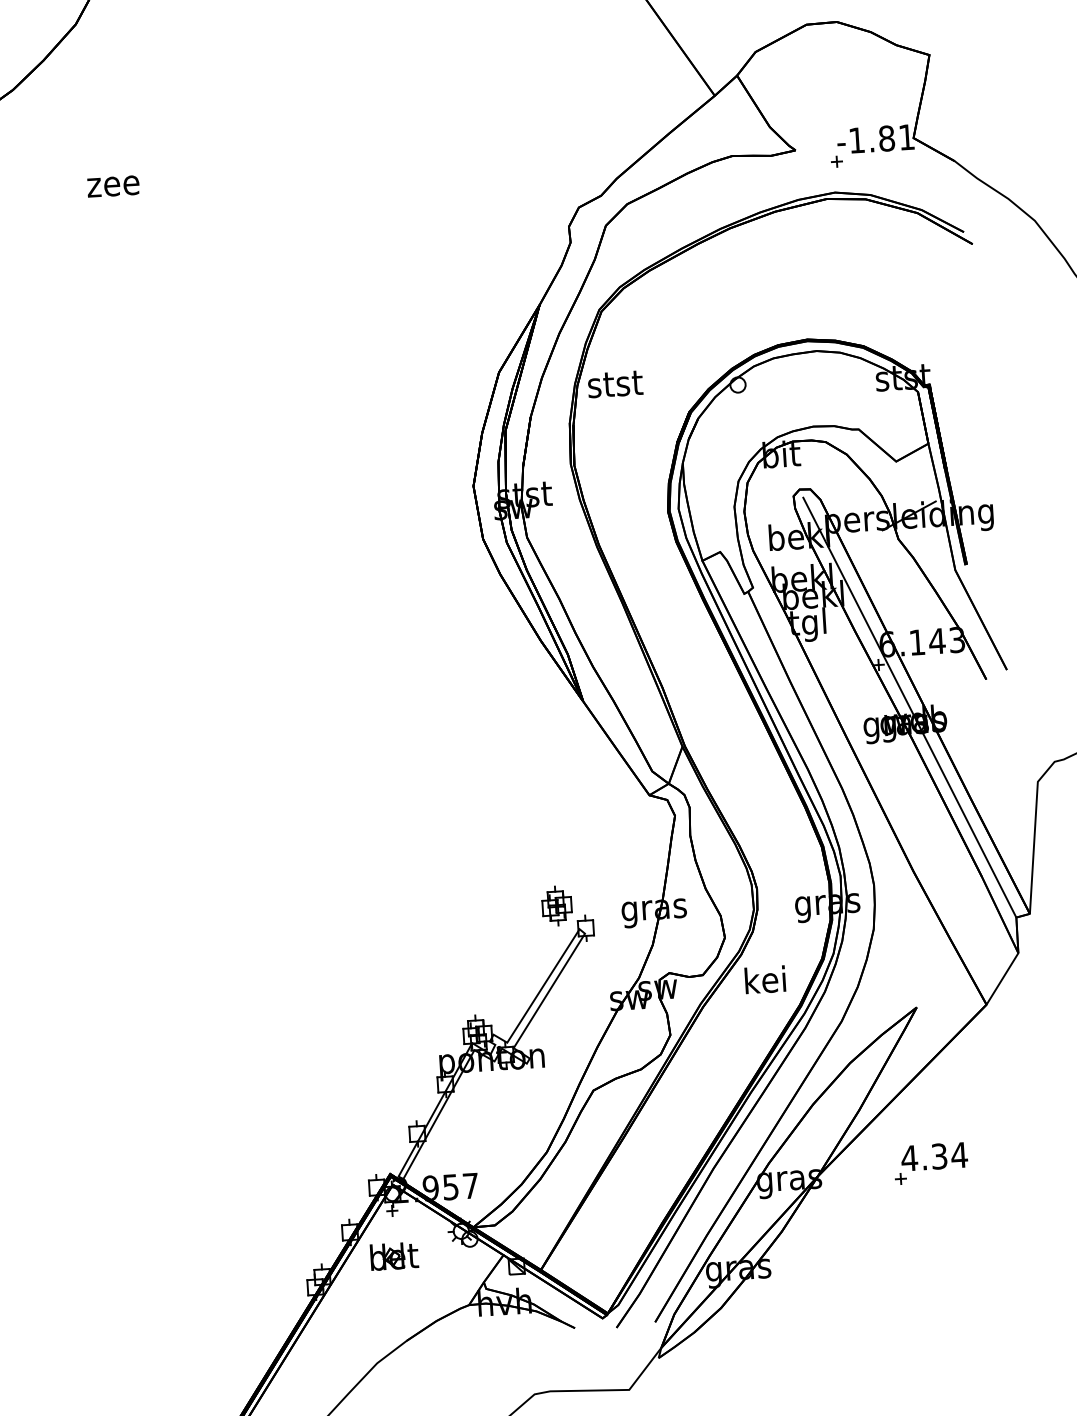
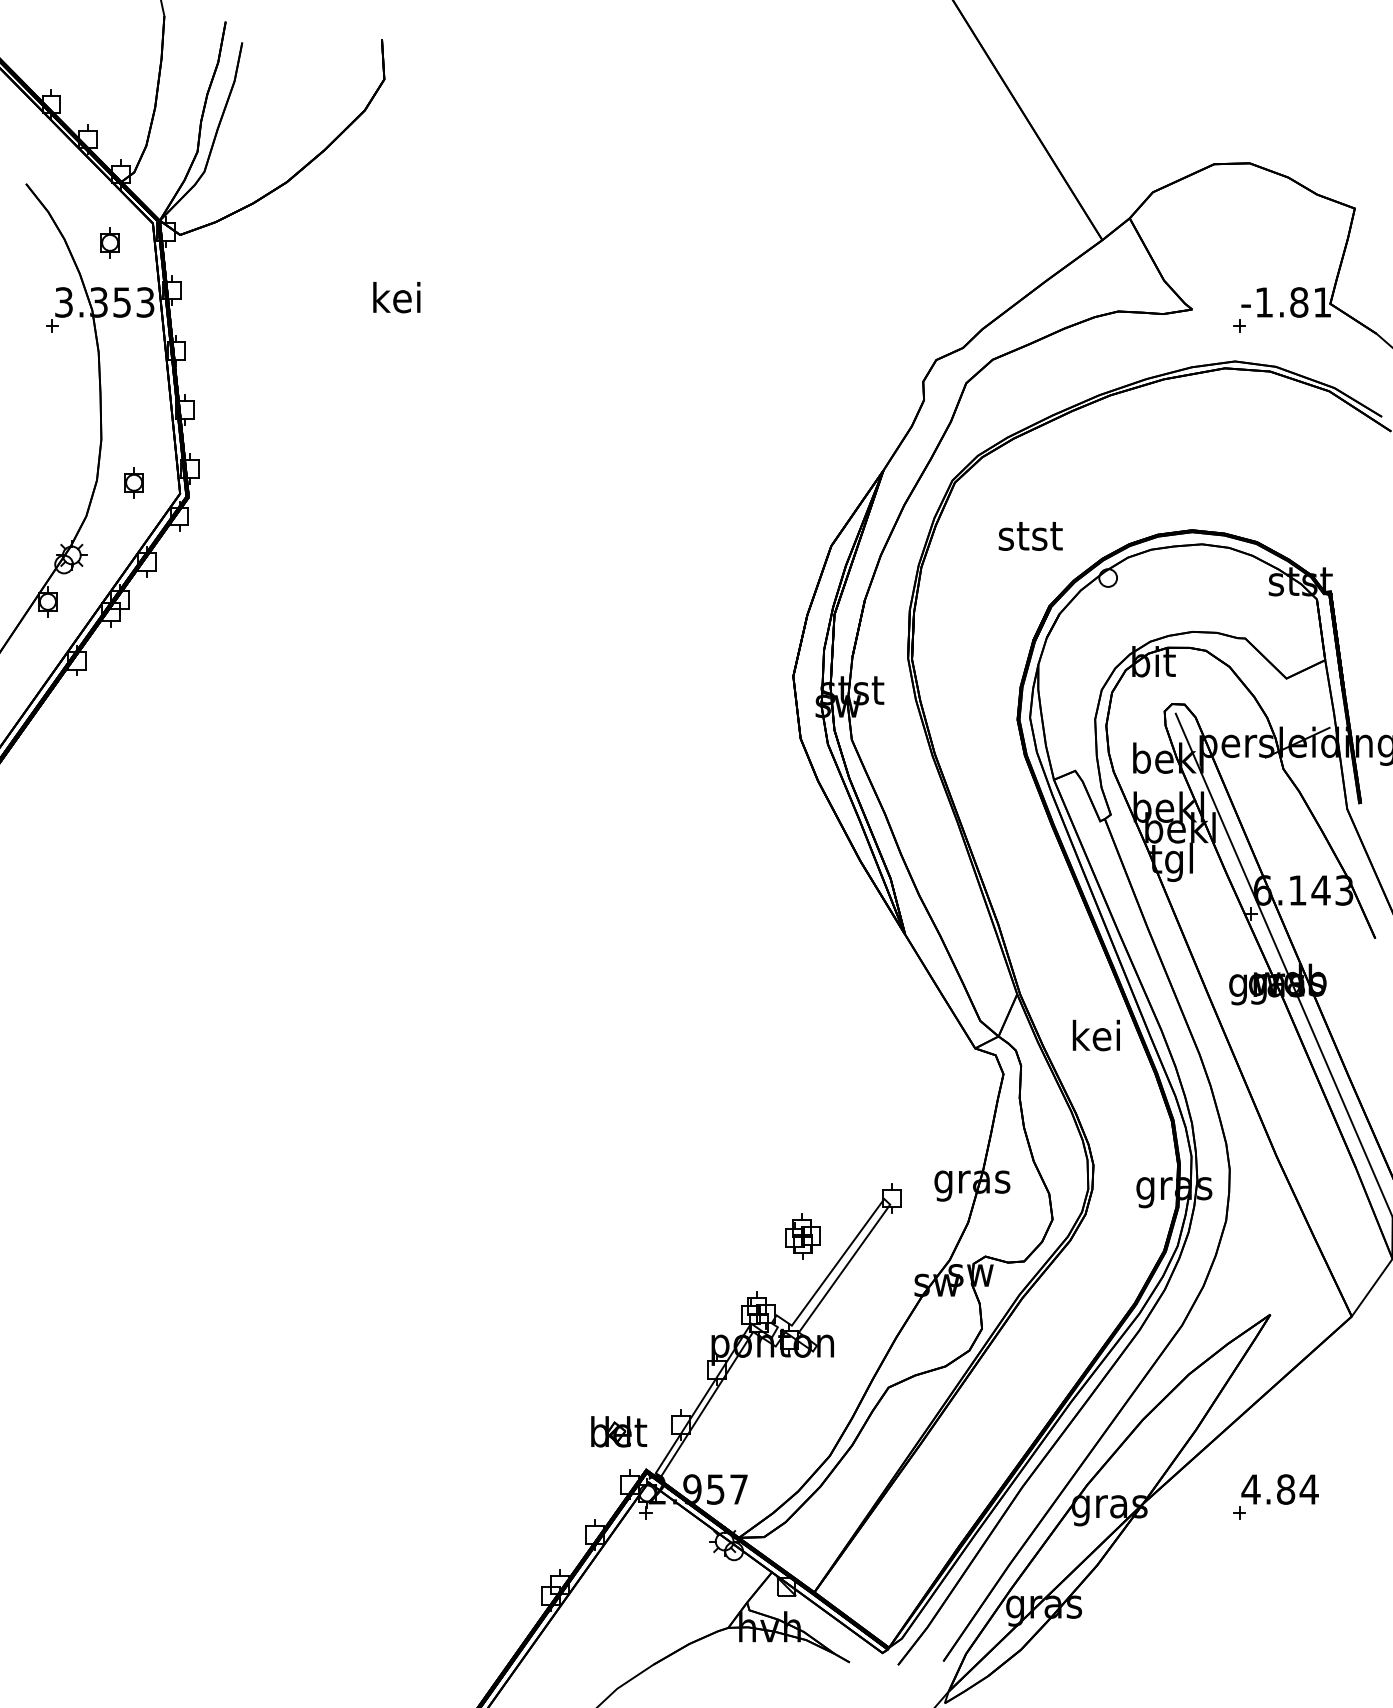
text: (113, 182) -> (396, 297), zee -> kei
text: (615, 384) -> (1030, 536), moved
part: (556, 906) -> (802, 1236), moved
text: (764, 979) -> (1095, 1035), moved
text: (939, 1156) -> (1286, 1489), 4.34 -> 4.84
part: (394, 1256) -> (619, 1431), moved

